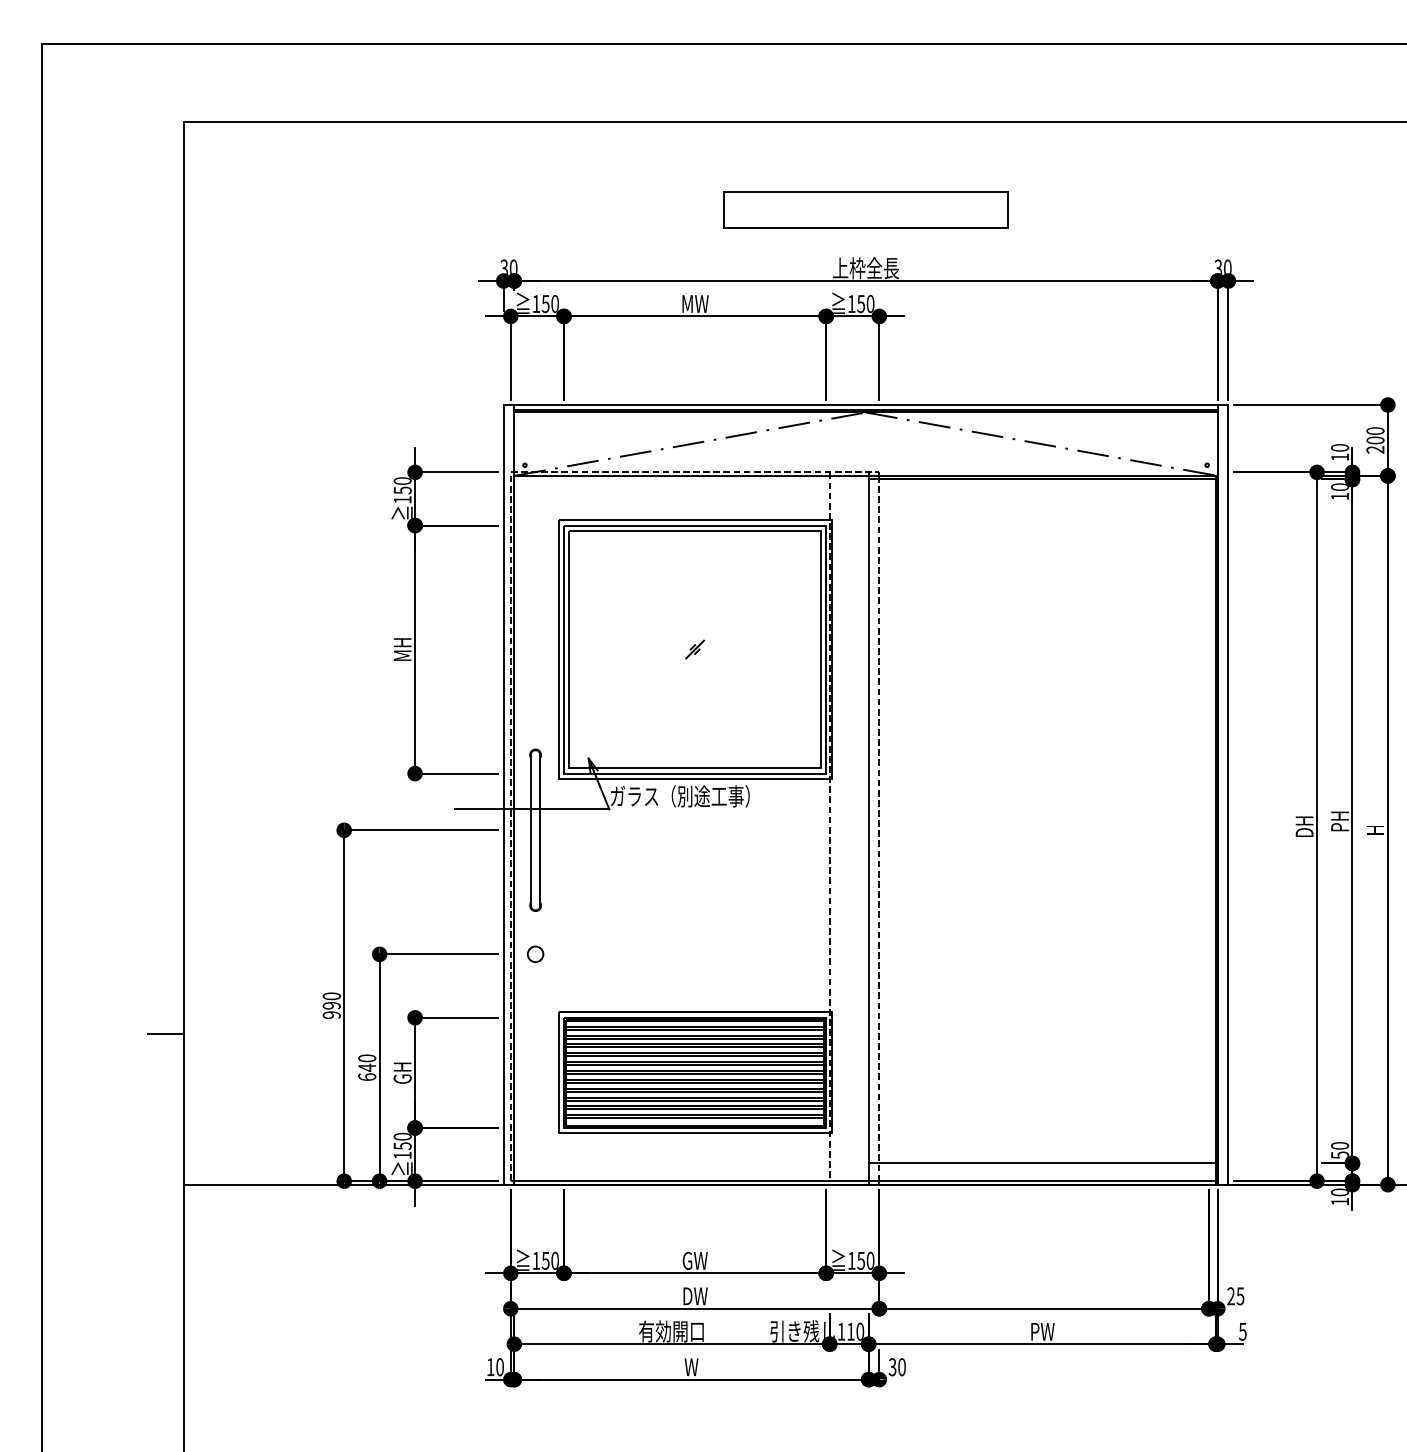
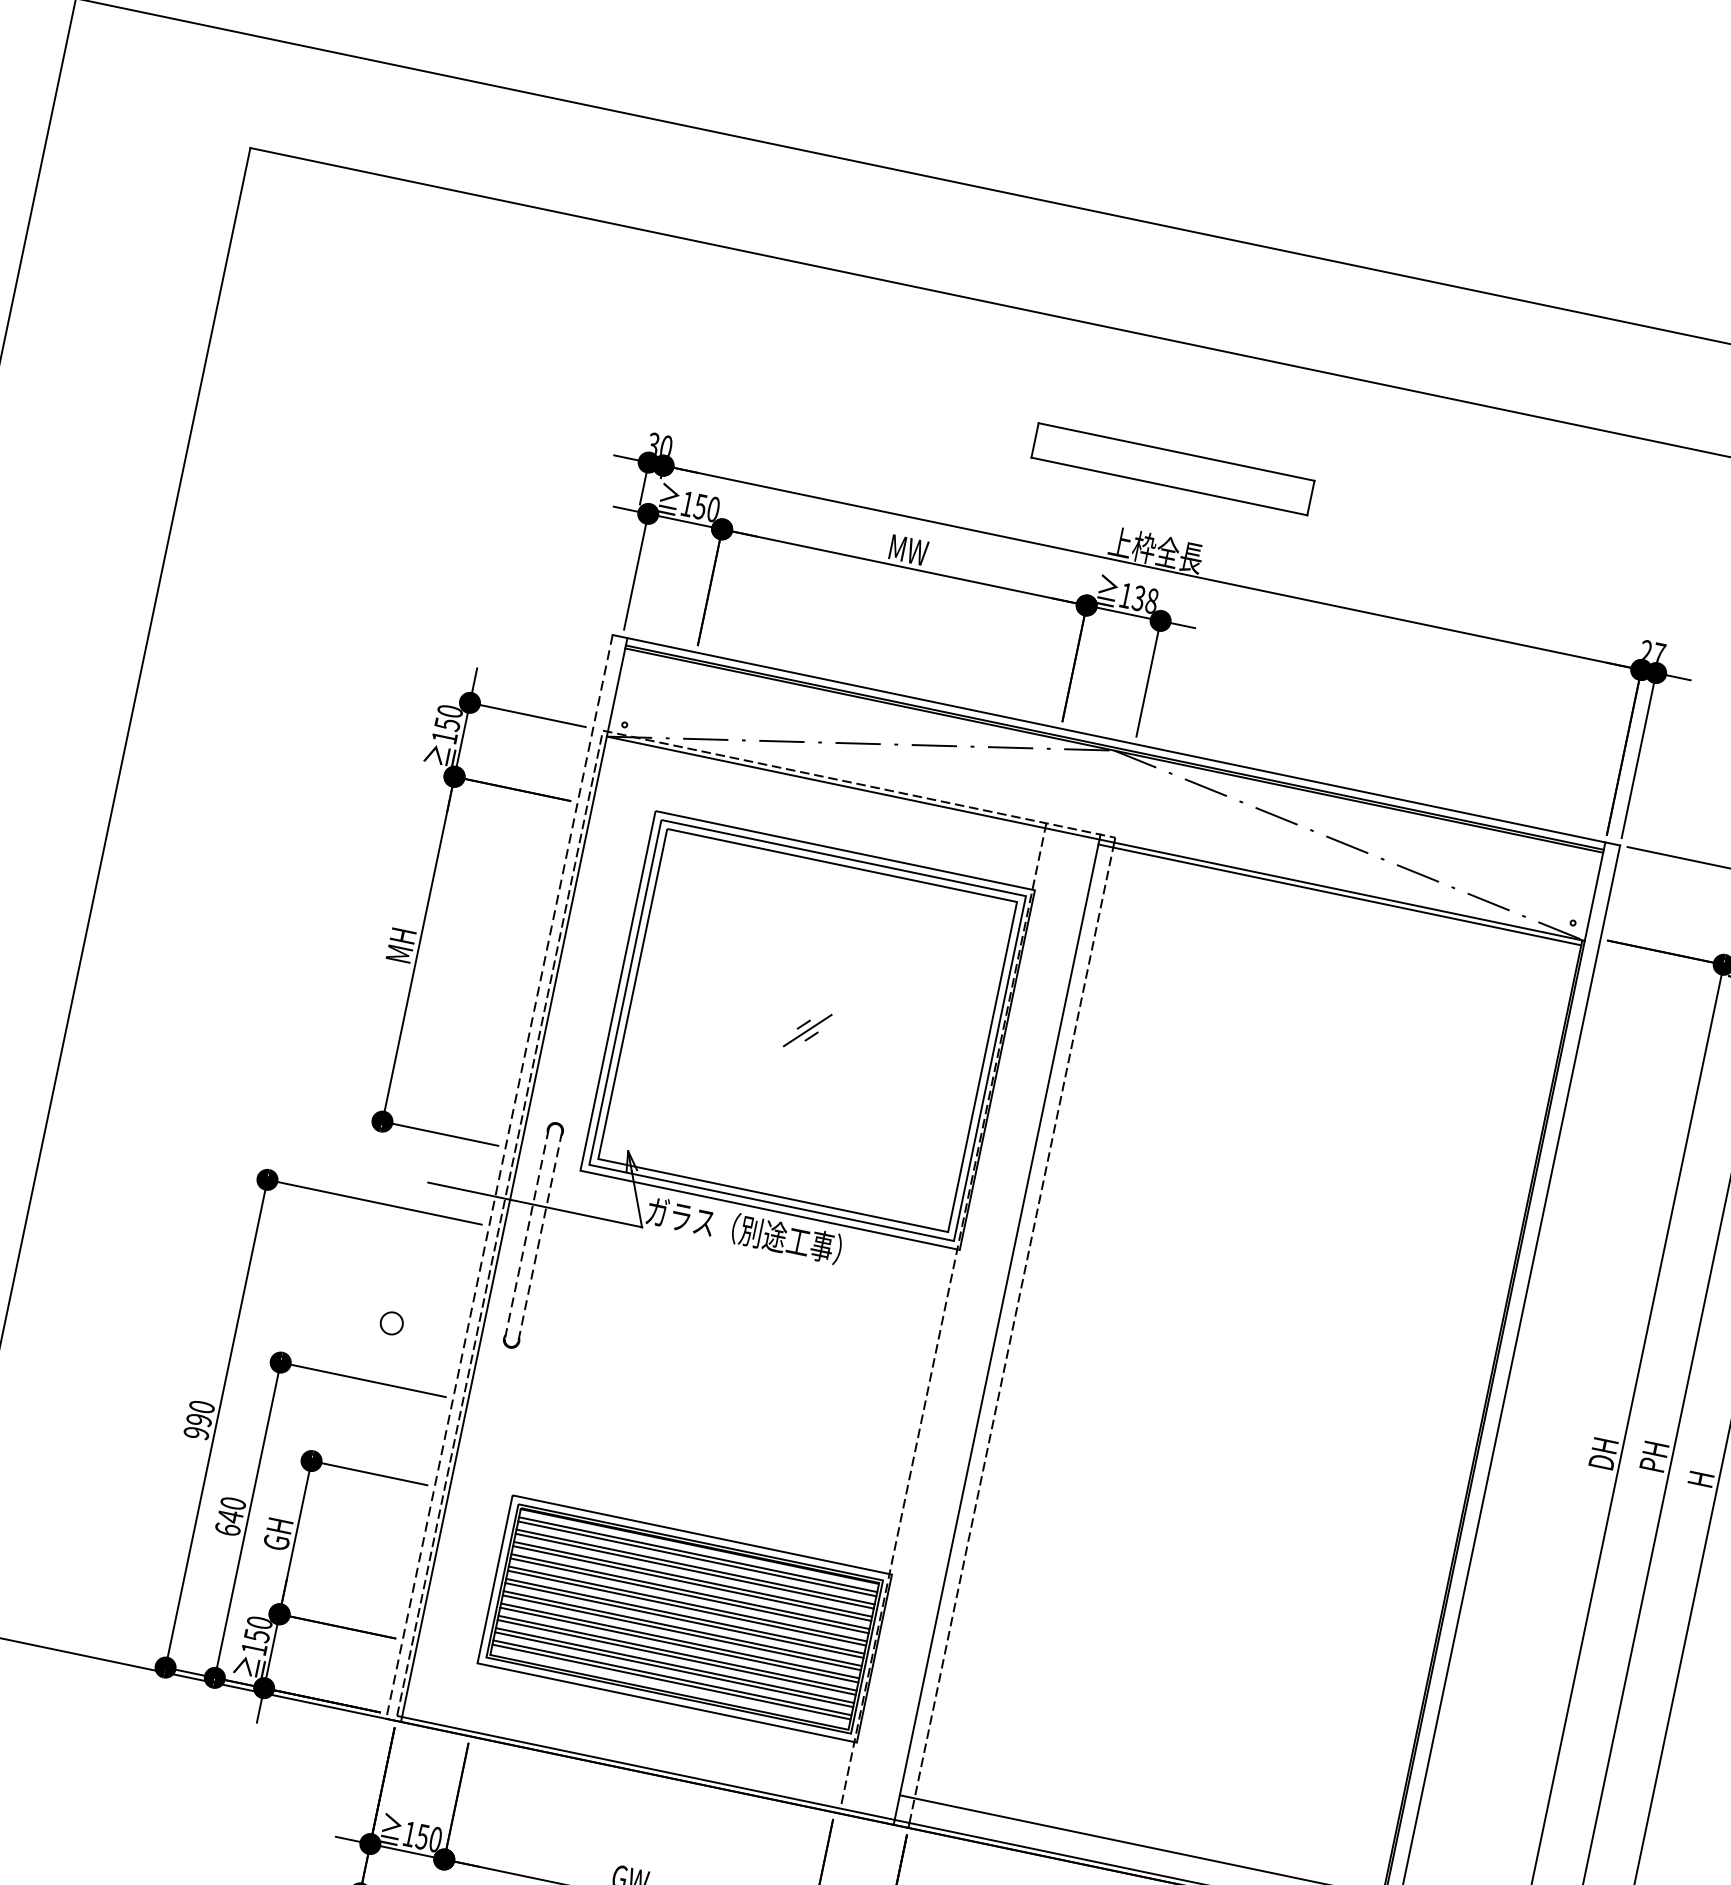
part: (865, 209) -> (1172, 468), size x0.7
text: (1222, 266) -> (1652, 651), 30 -> 27
text: (865, 303) -> (1145, 598), 150 -> 138
part: (694, 649) -> (806, 1030), size x1.6
line: (503, 794) -> (499, 1176), solid -> dashed
line: (530, 830) -> (526, 1234), solid -> dashed
line: (540, 830) -> (540, 1237), solid -> dashed
circle: (535, 953) -> (391, 1322), moved

